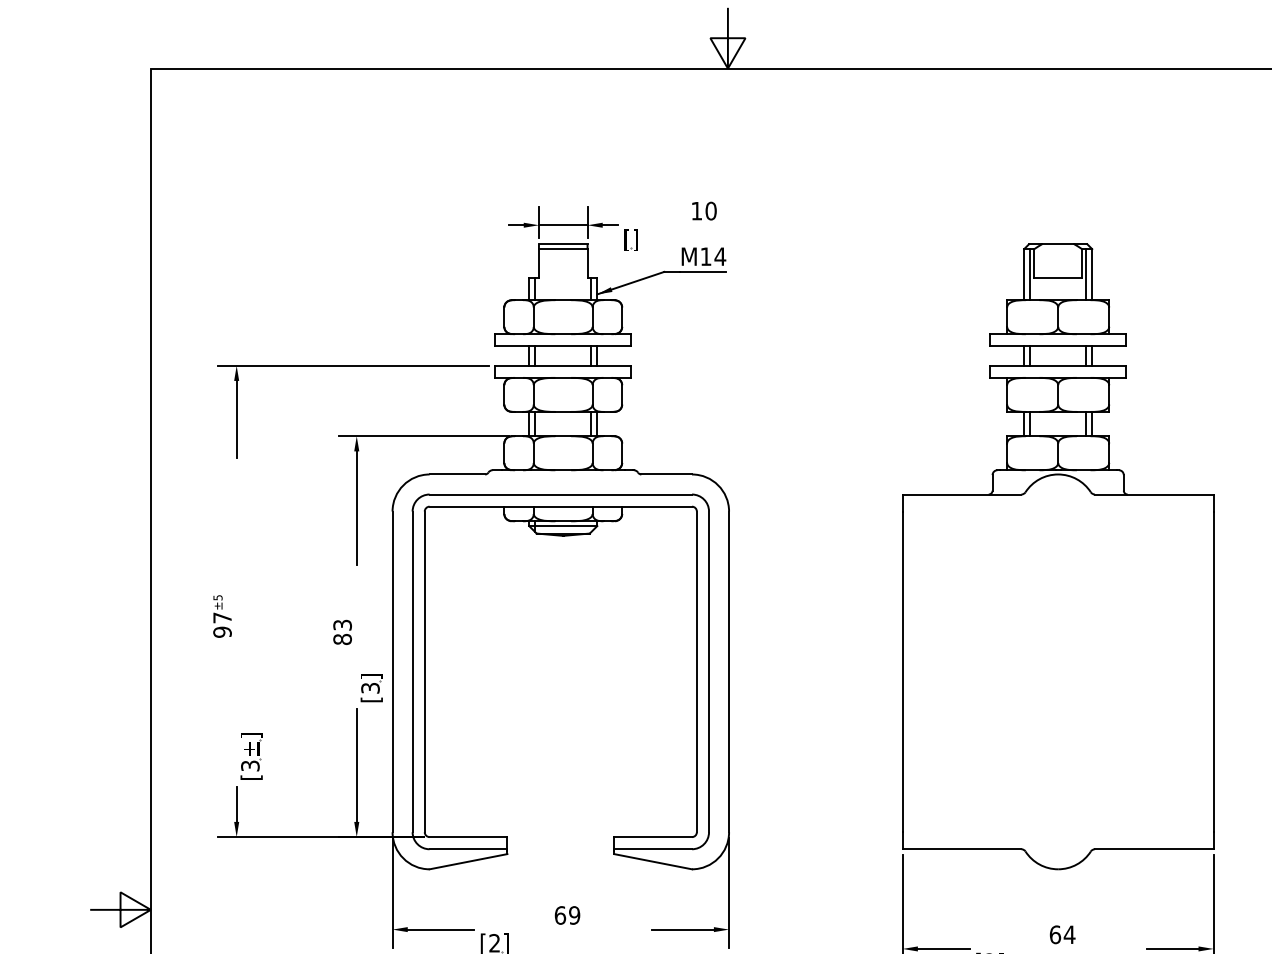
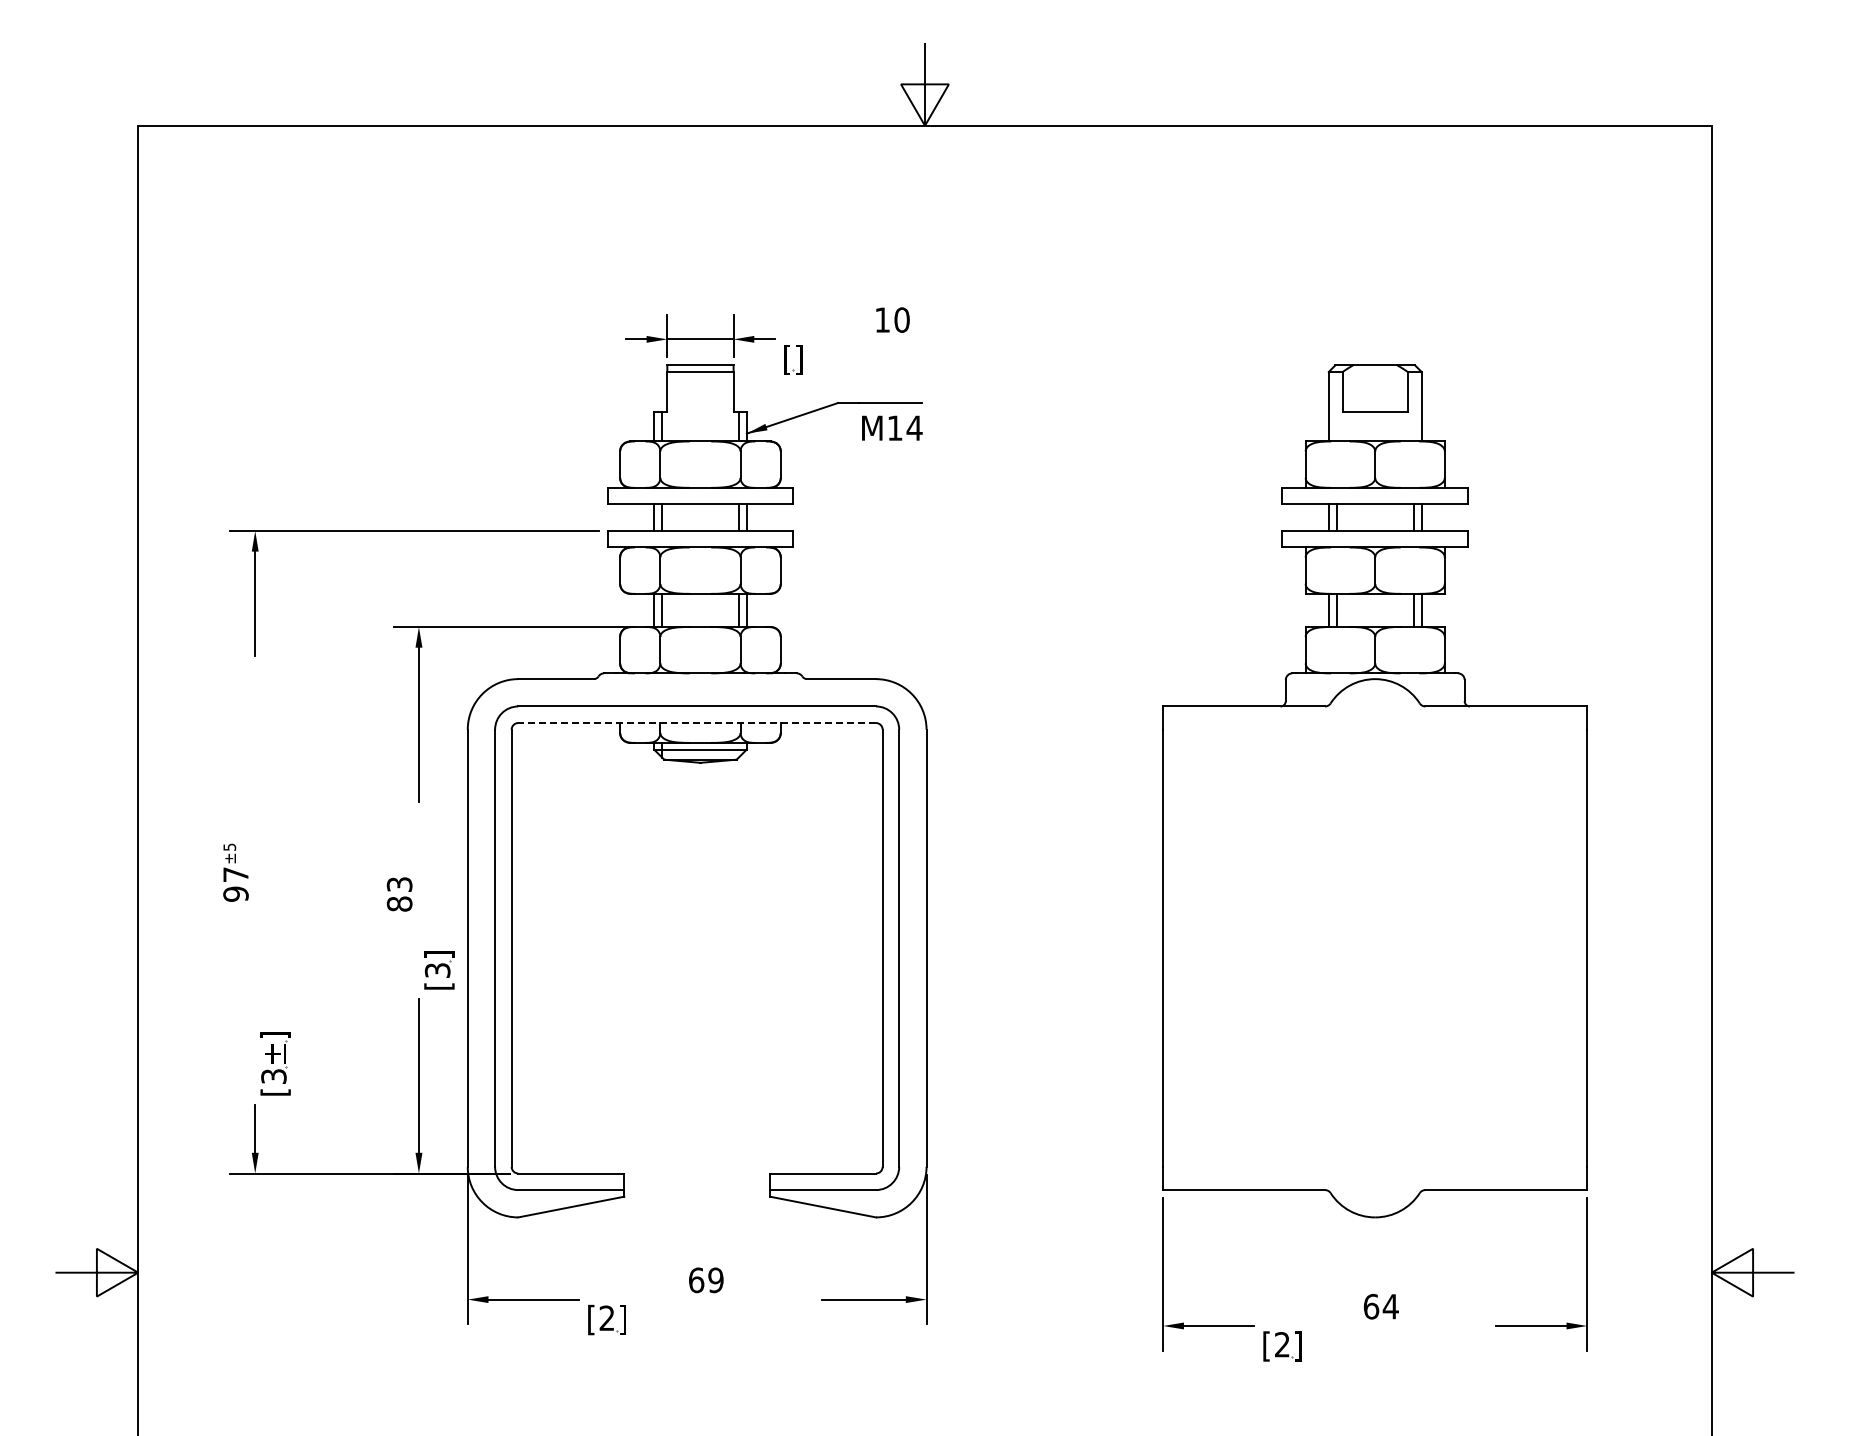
text: (704, 256) -> (892, 427), moved
line: (1029, 274) -> (1336, 406), removed
line: (1086, 274) -> (1413, 406), removed
line: (561, 507) -> (697, 723), solid -> dashed

